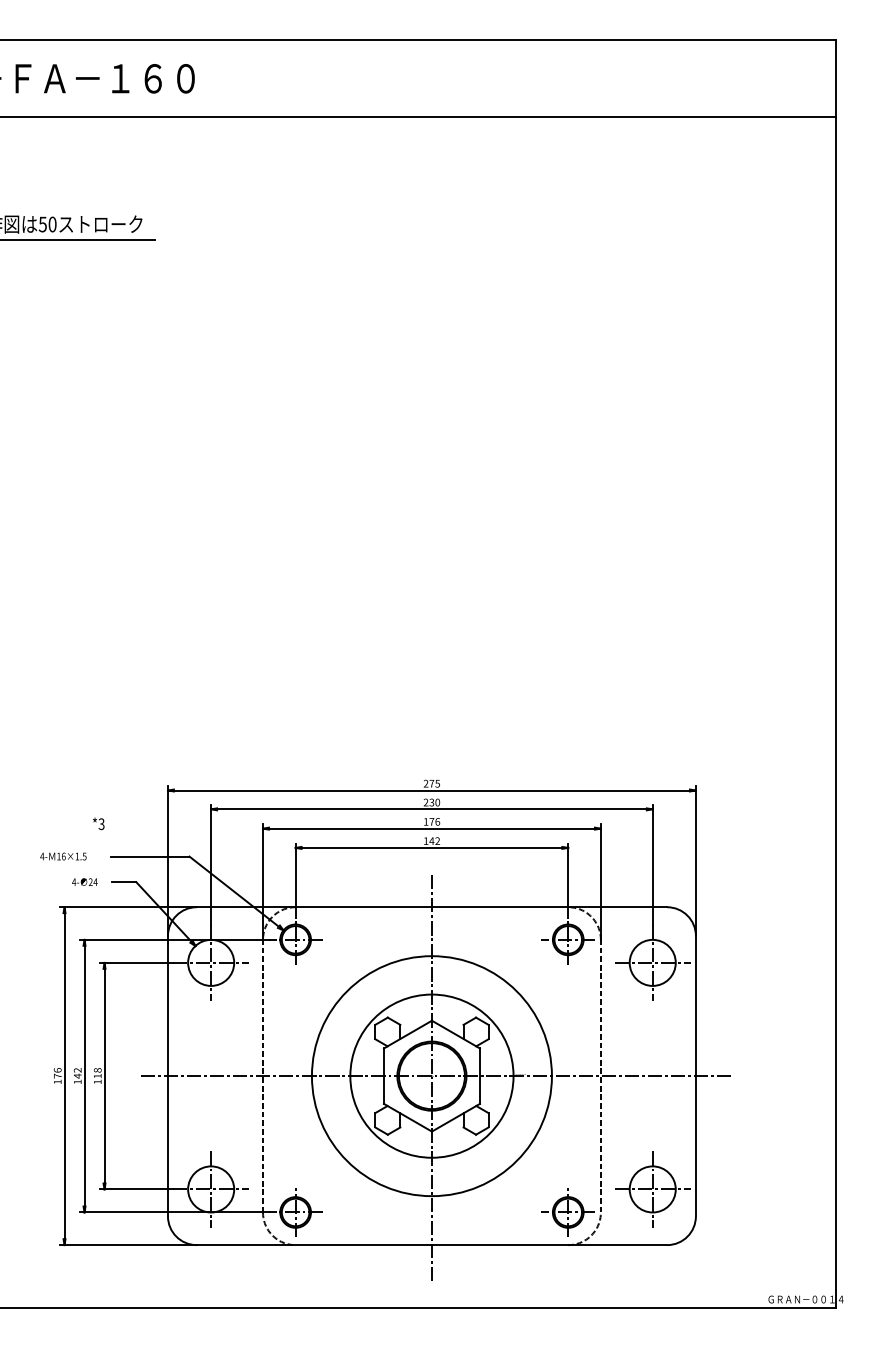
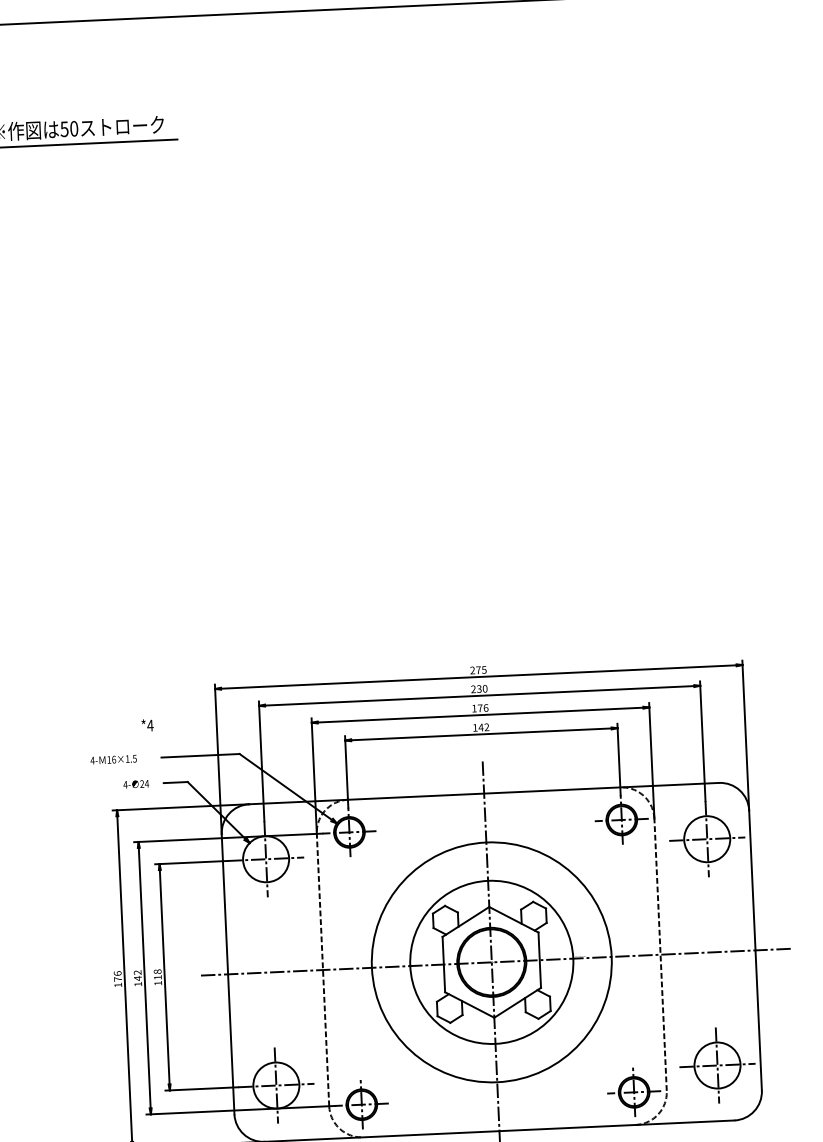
text: (101, 824) -> (150, 725), *3 -> *4

